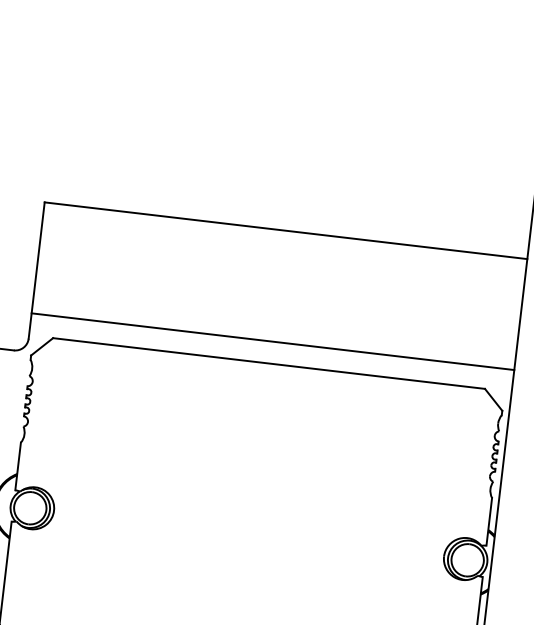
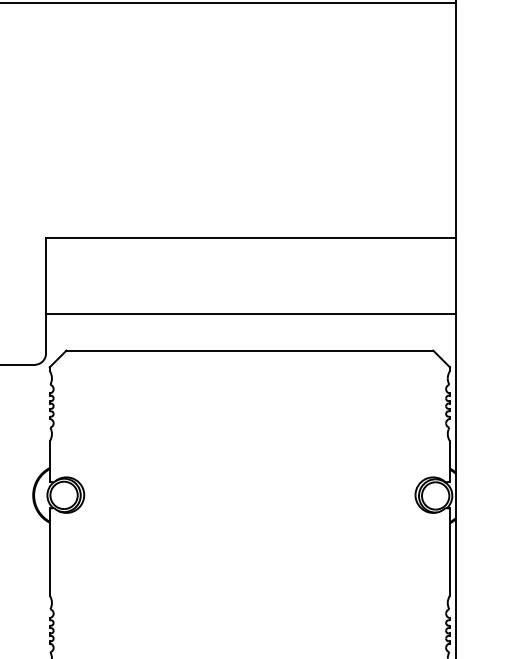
line: (273, 341) -> (251, 313), moved

